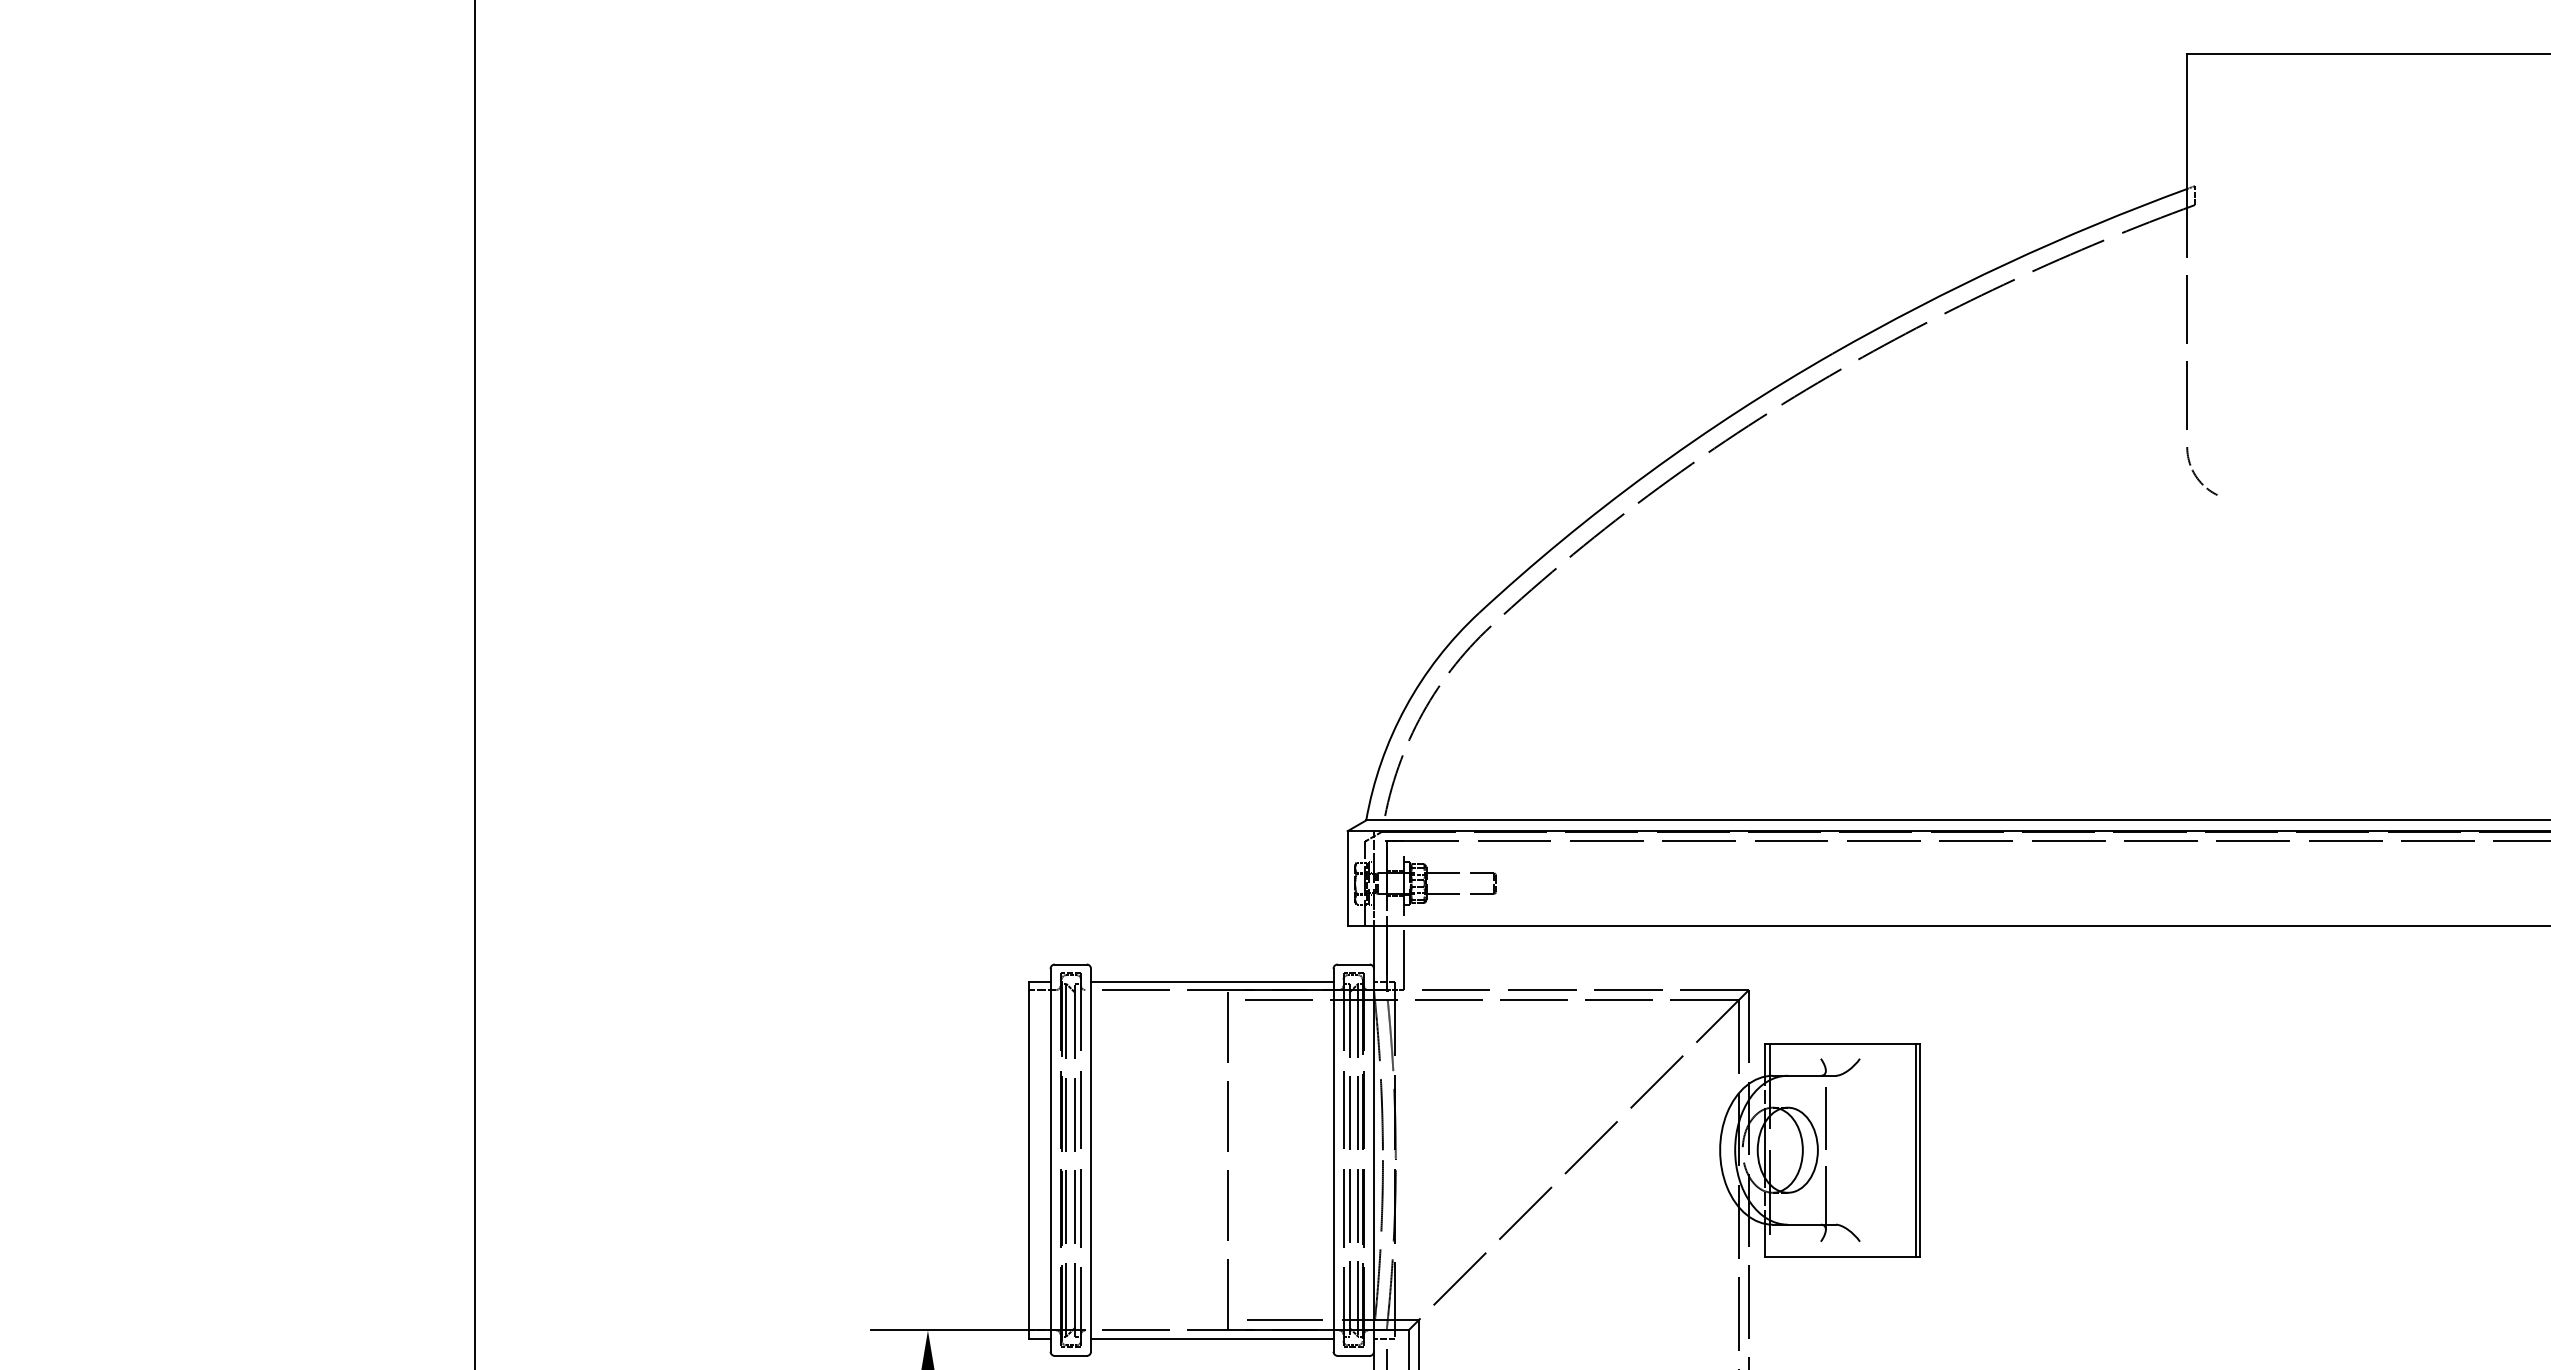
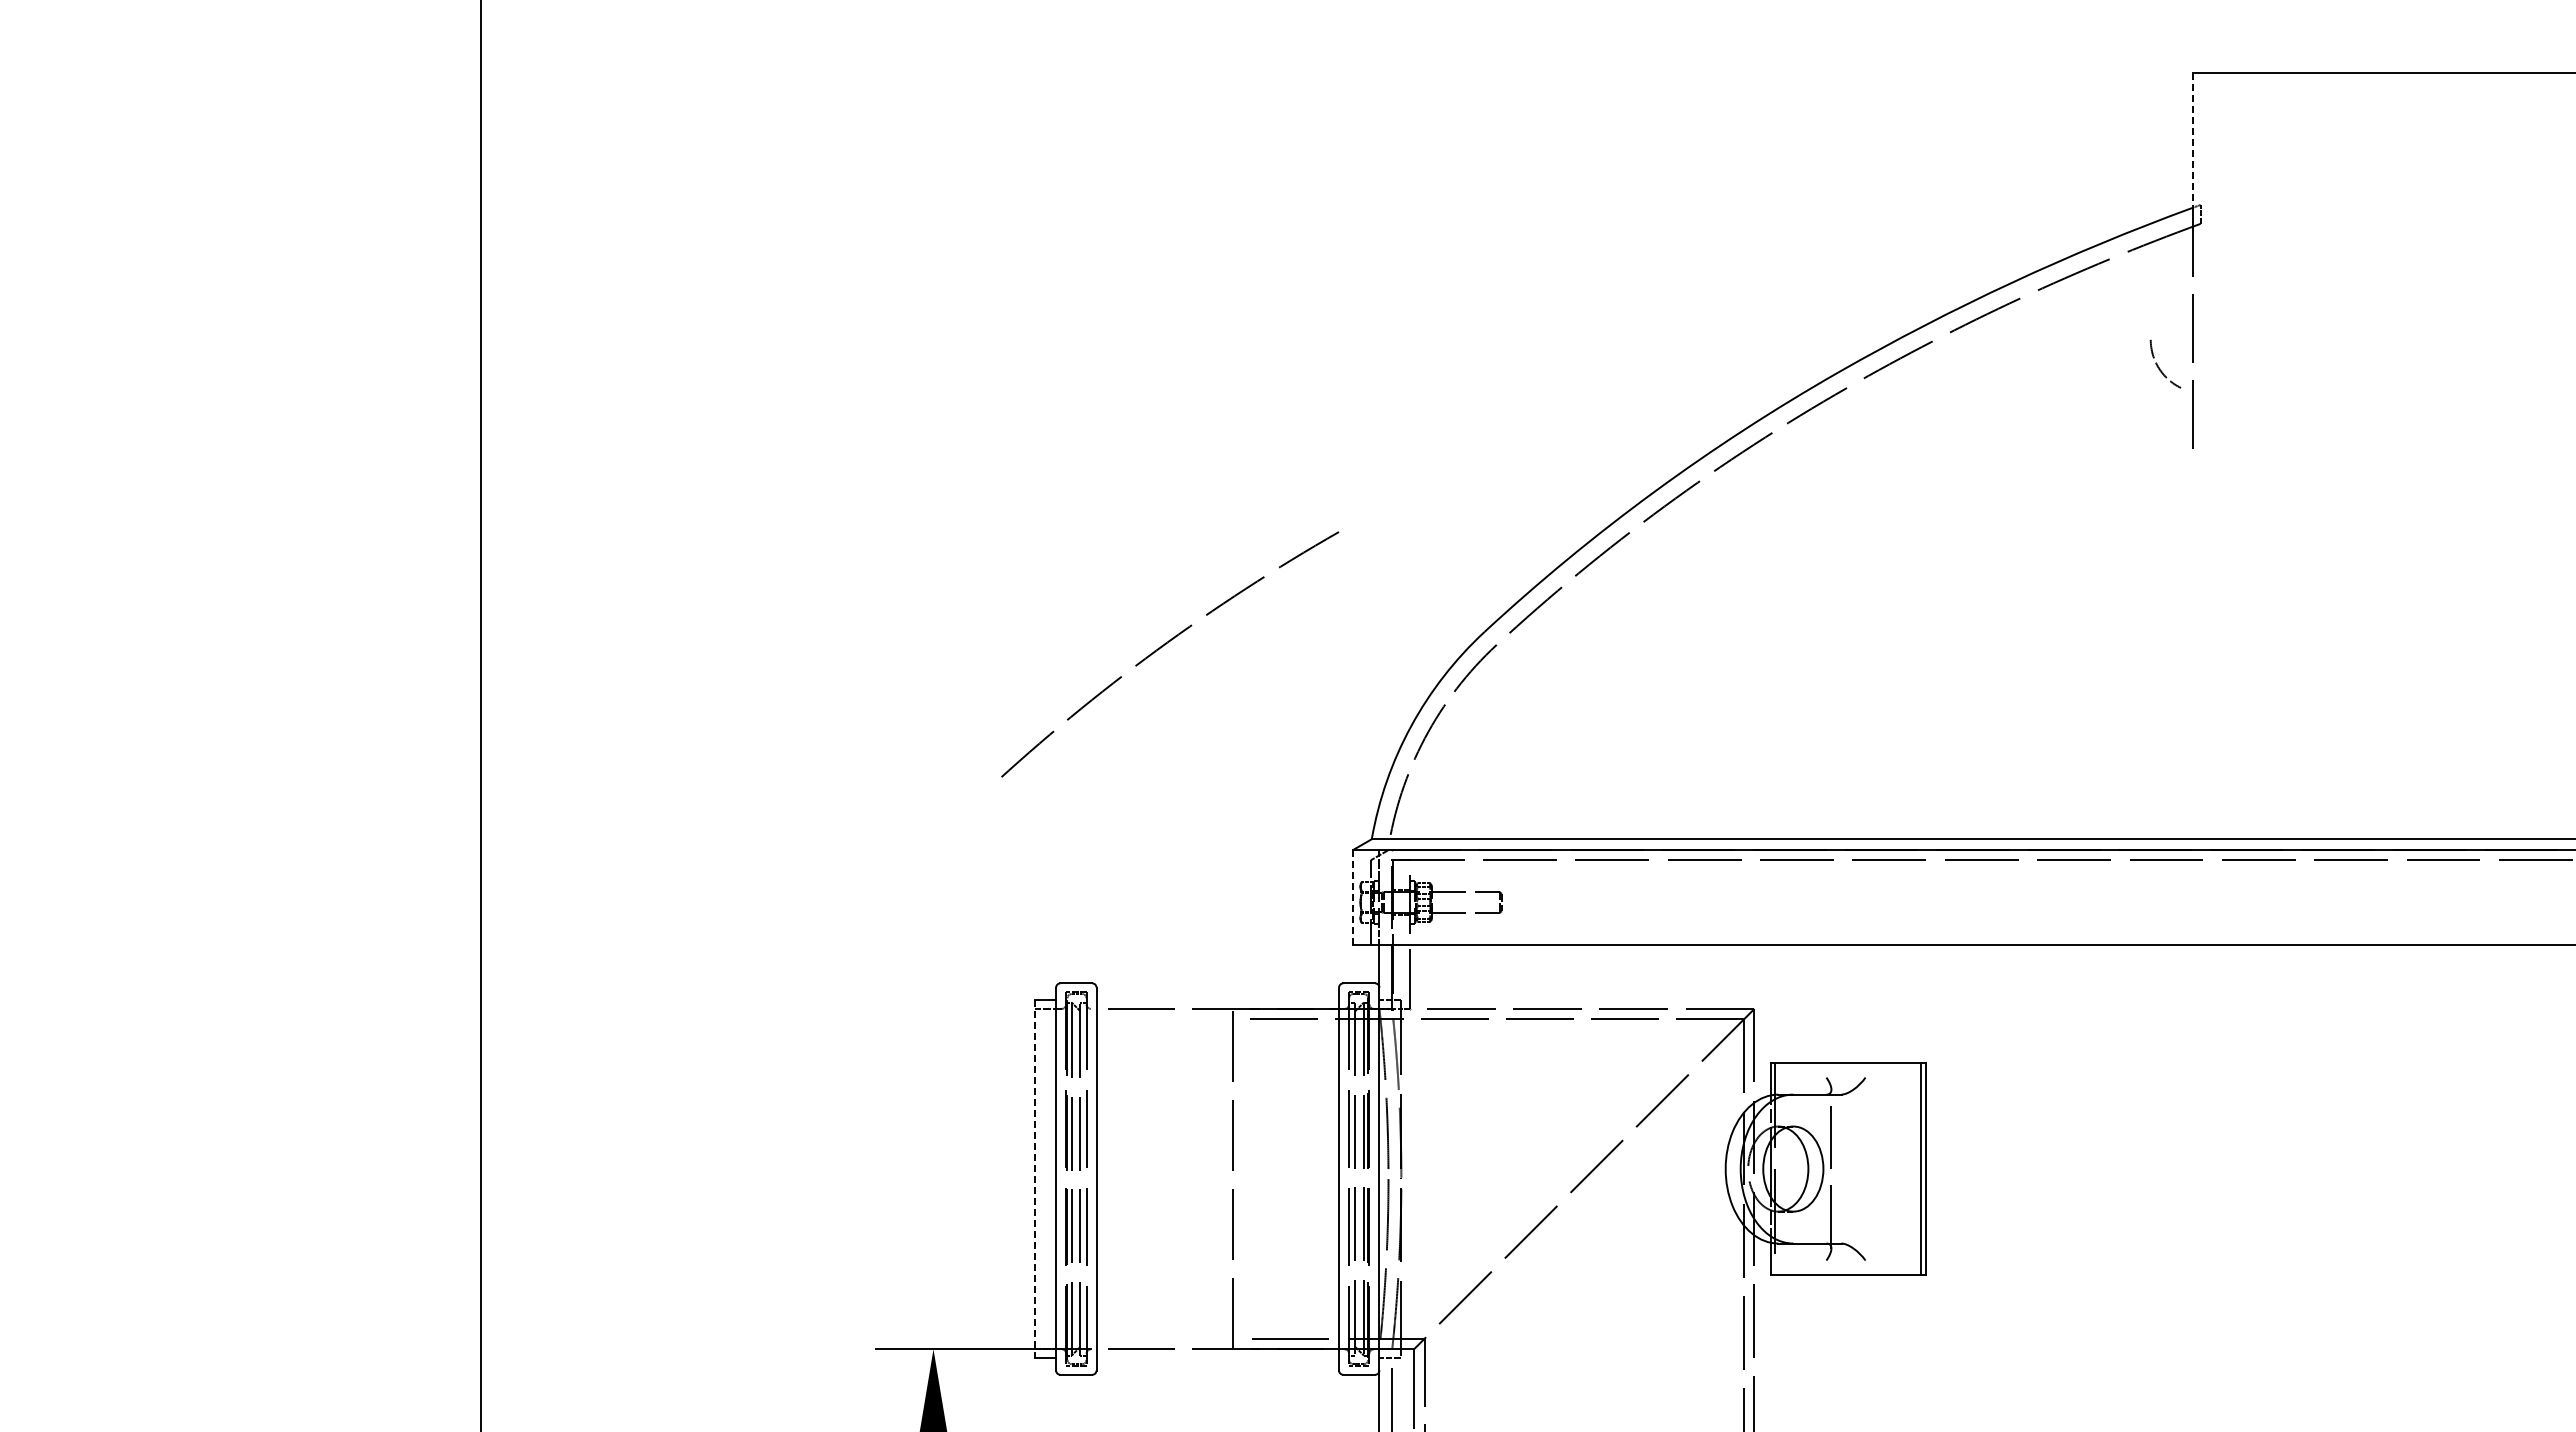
line: (2186, 121) -> (2192, 140), solid -> dashed
arc: (2196, 475) -> (2160, 368), moved
arc: (1159, 626) -> (1165, 645), added
line: (1347, 878) -> (1353, 897), solid -> dashed
line: (1211, 981) -> (1217, 1000), removed
line: (1028, 1160) -> (1034, 1179), solid -> dashed
line: (1211, 1338) -> (1217, 1357), removed

